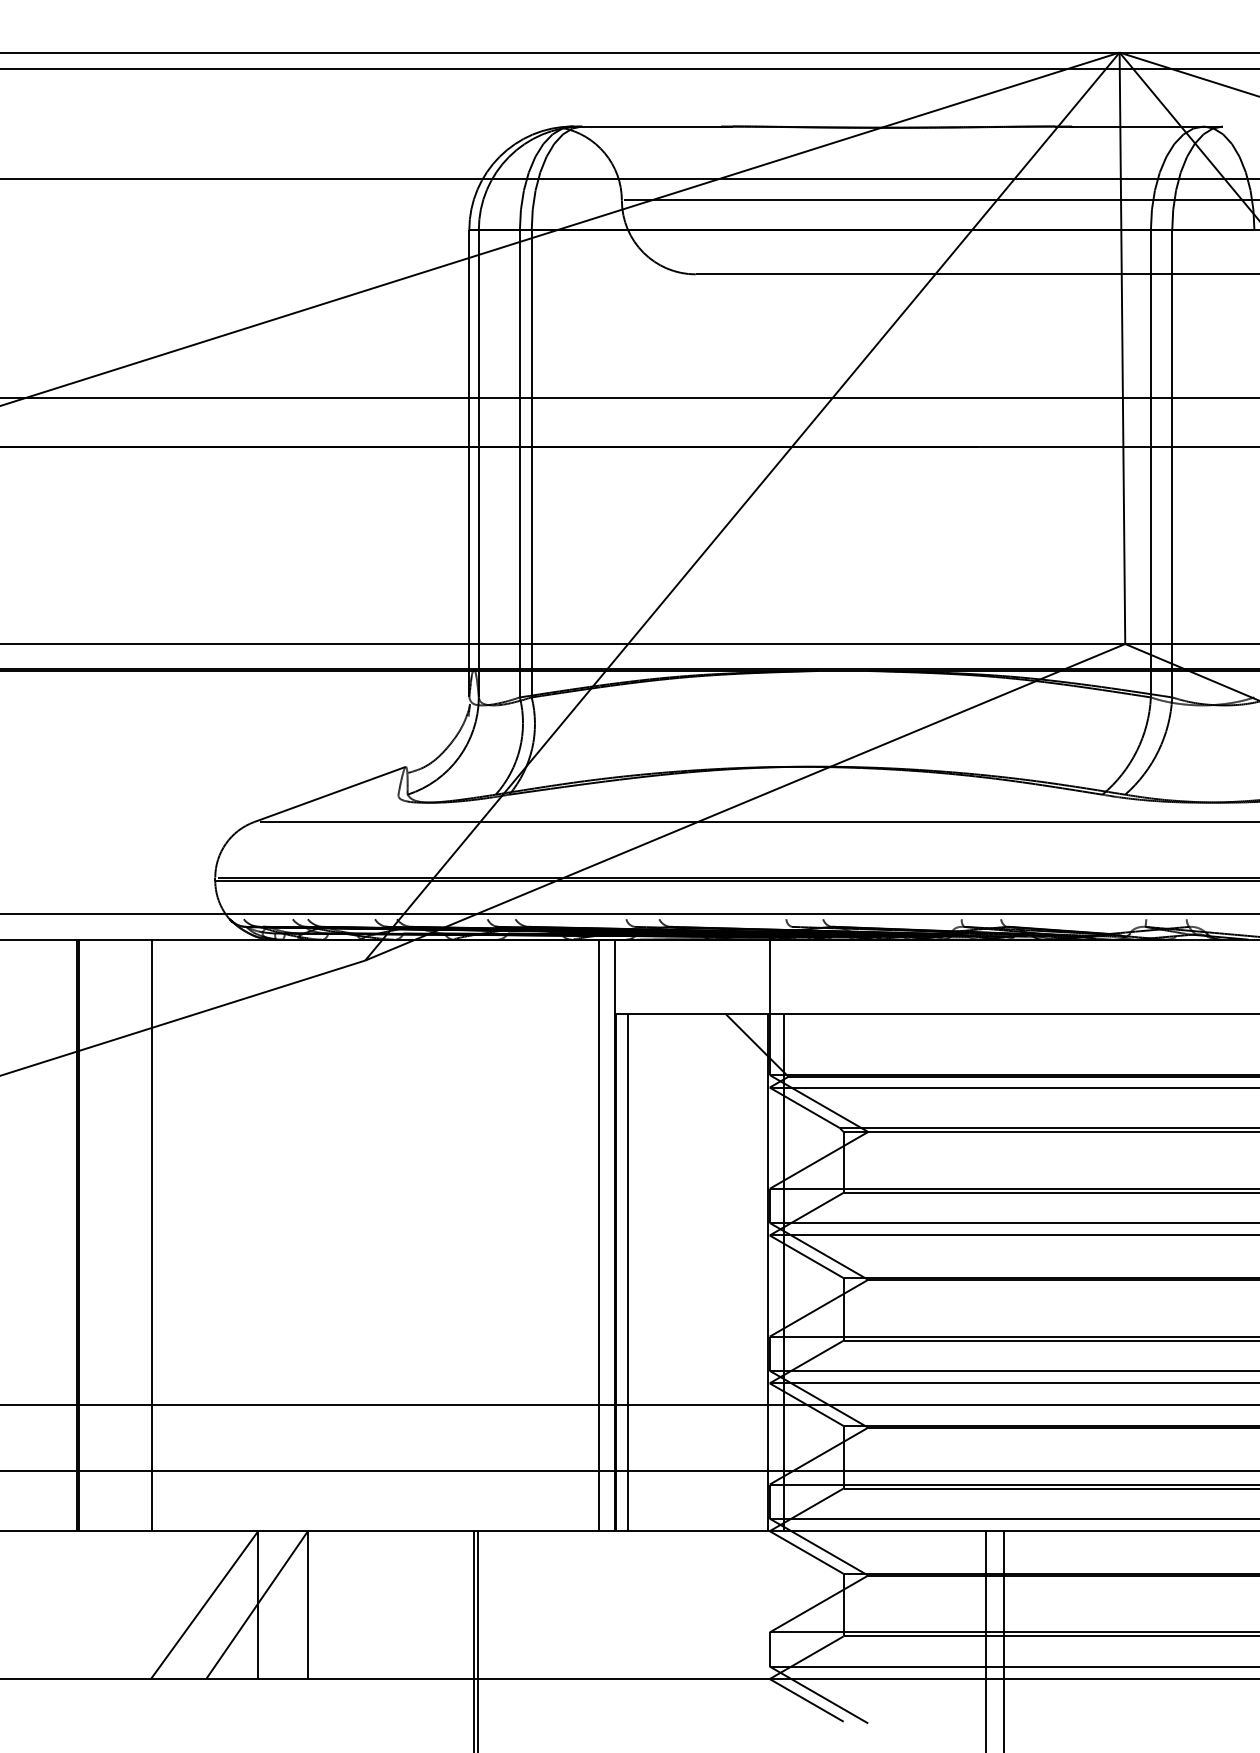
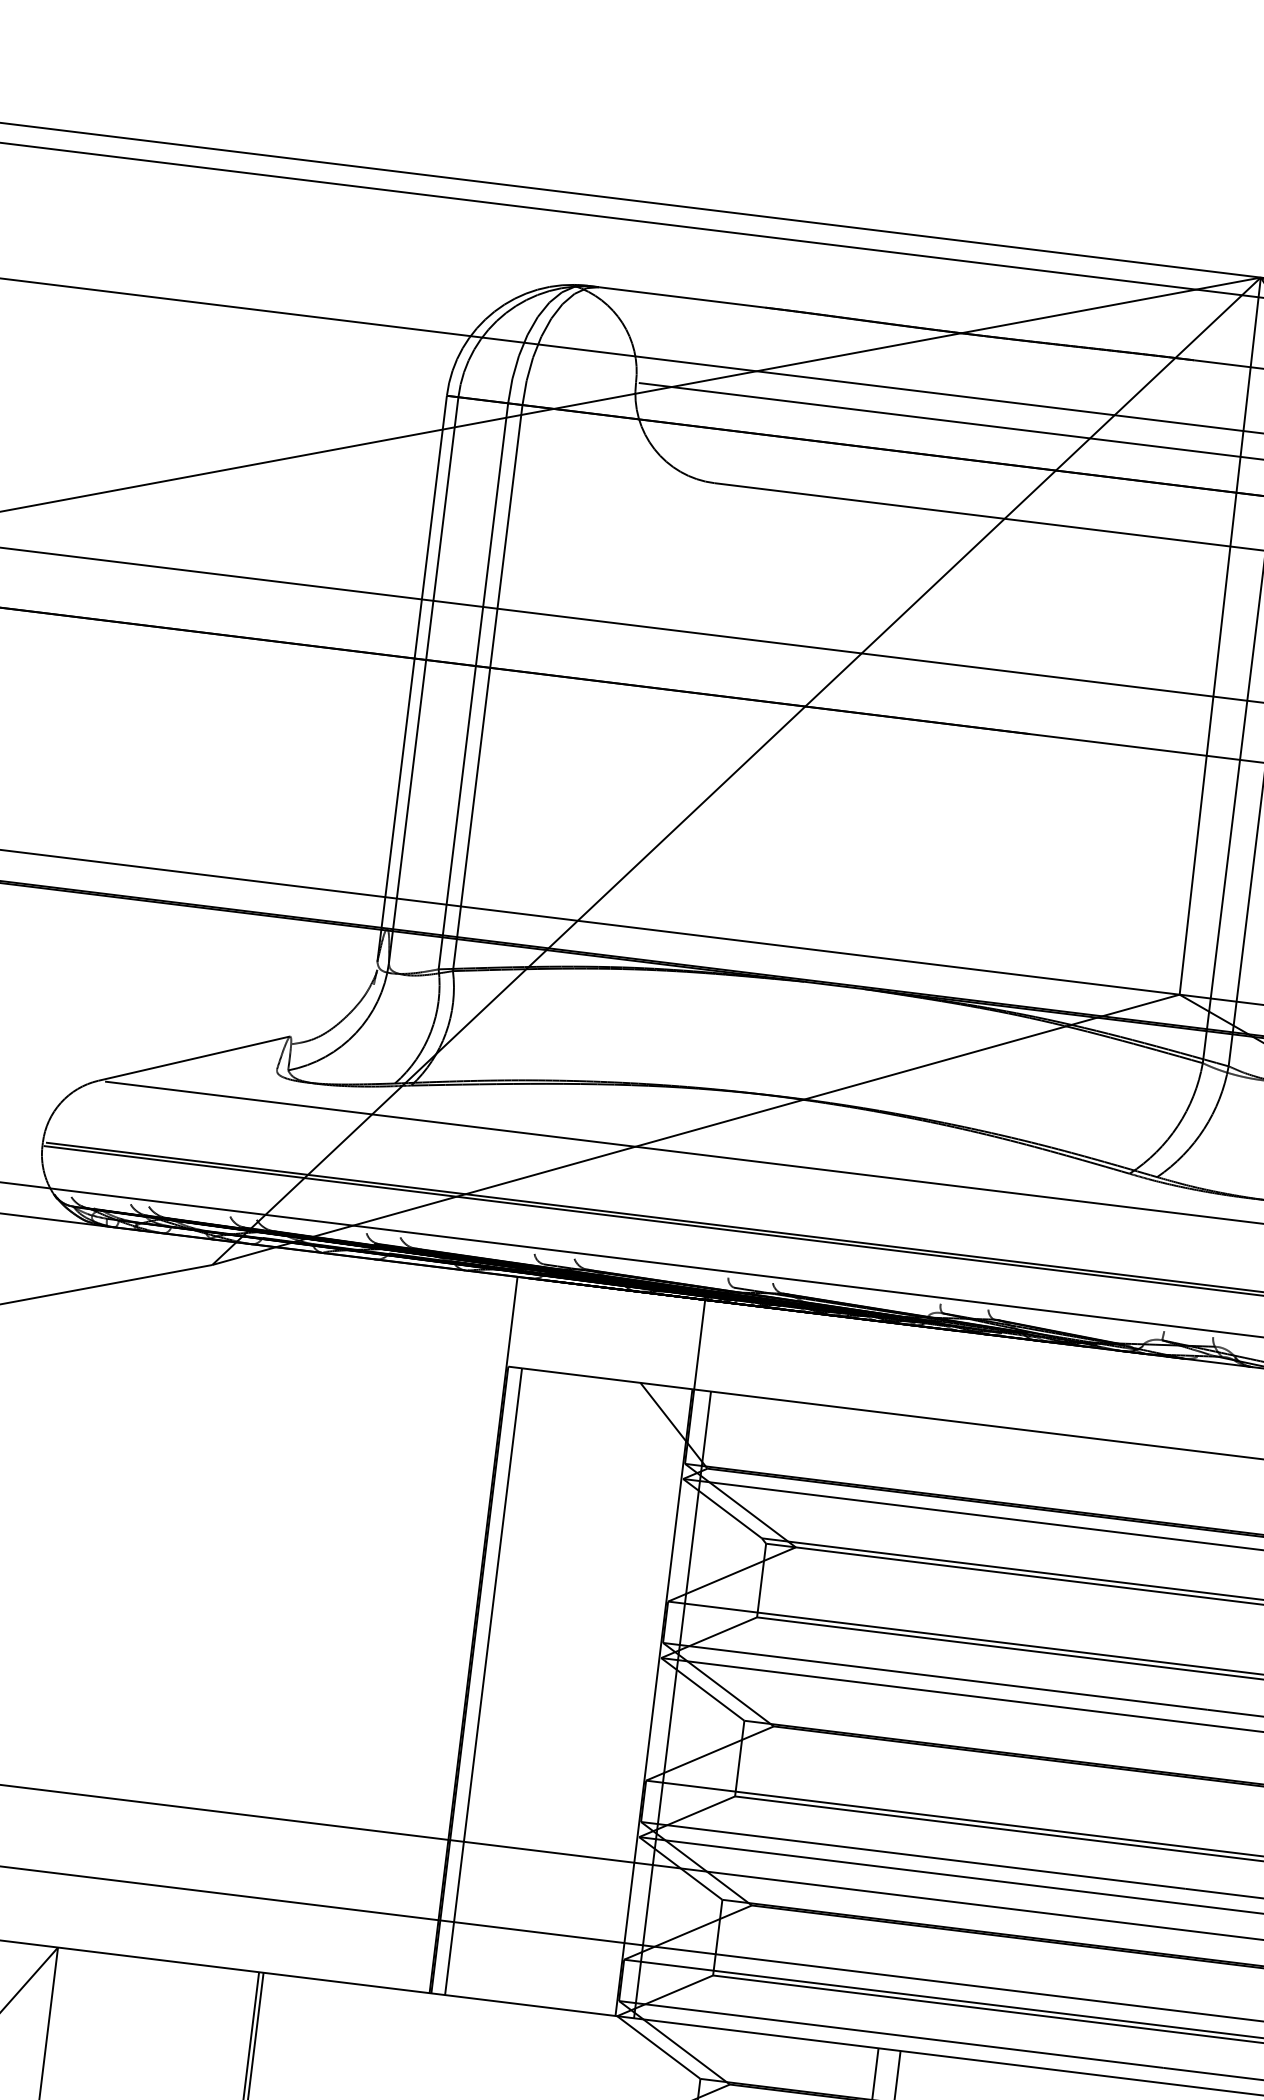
line: (599, 1235) -> (455, 1632), removed

